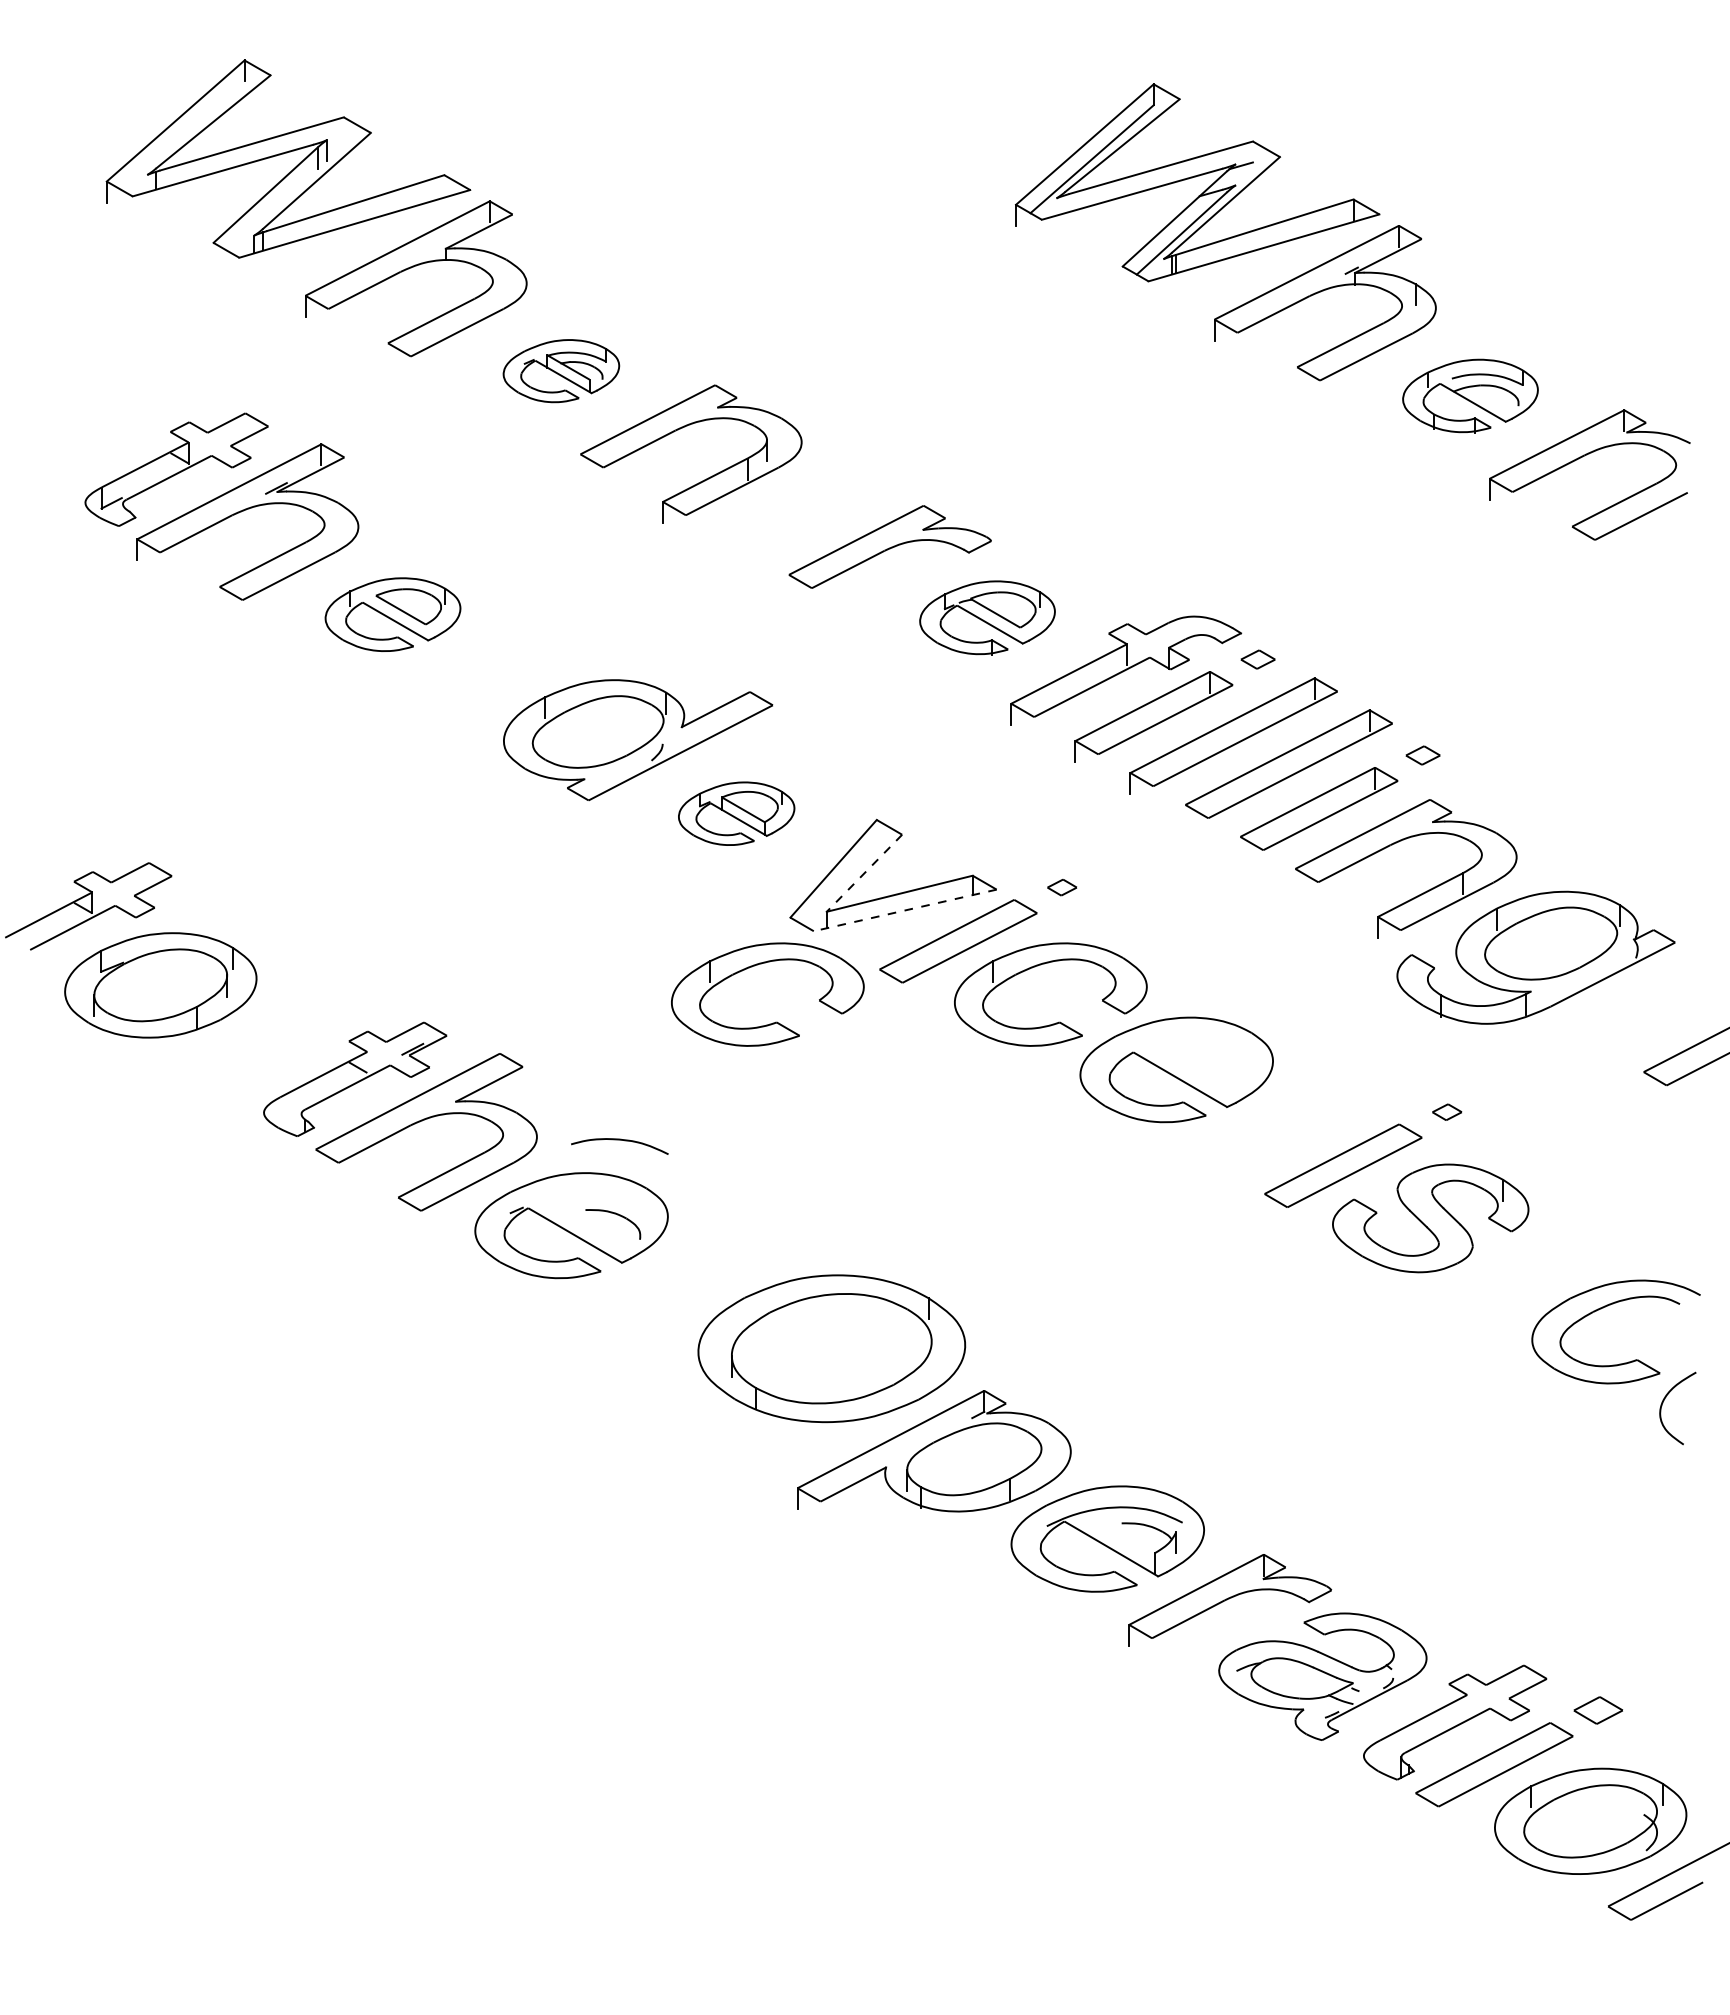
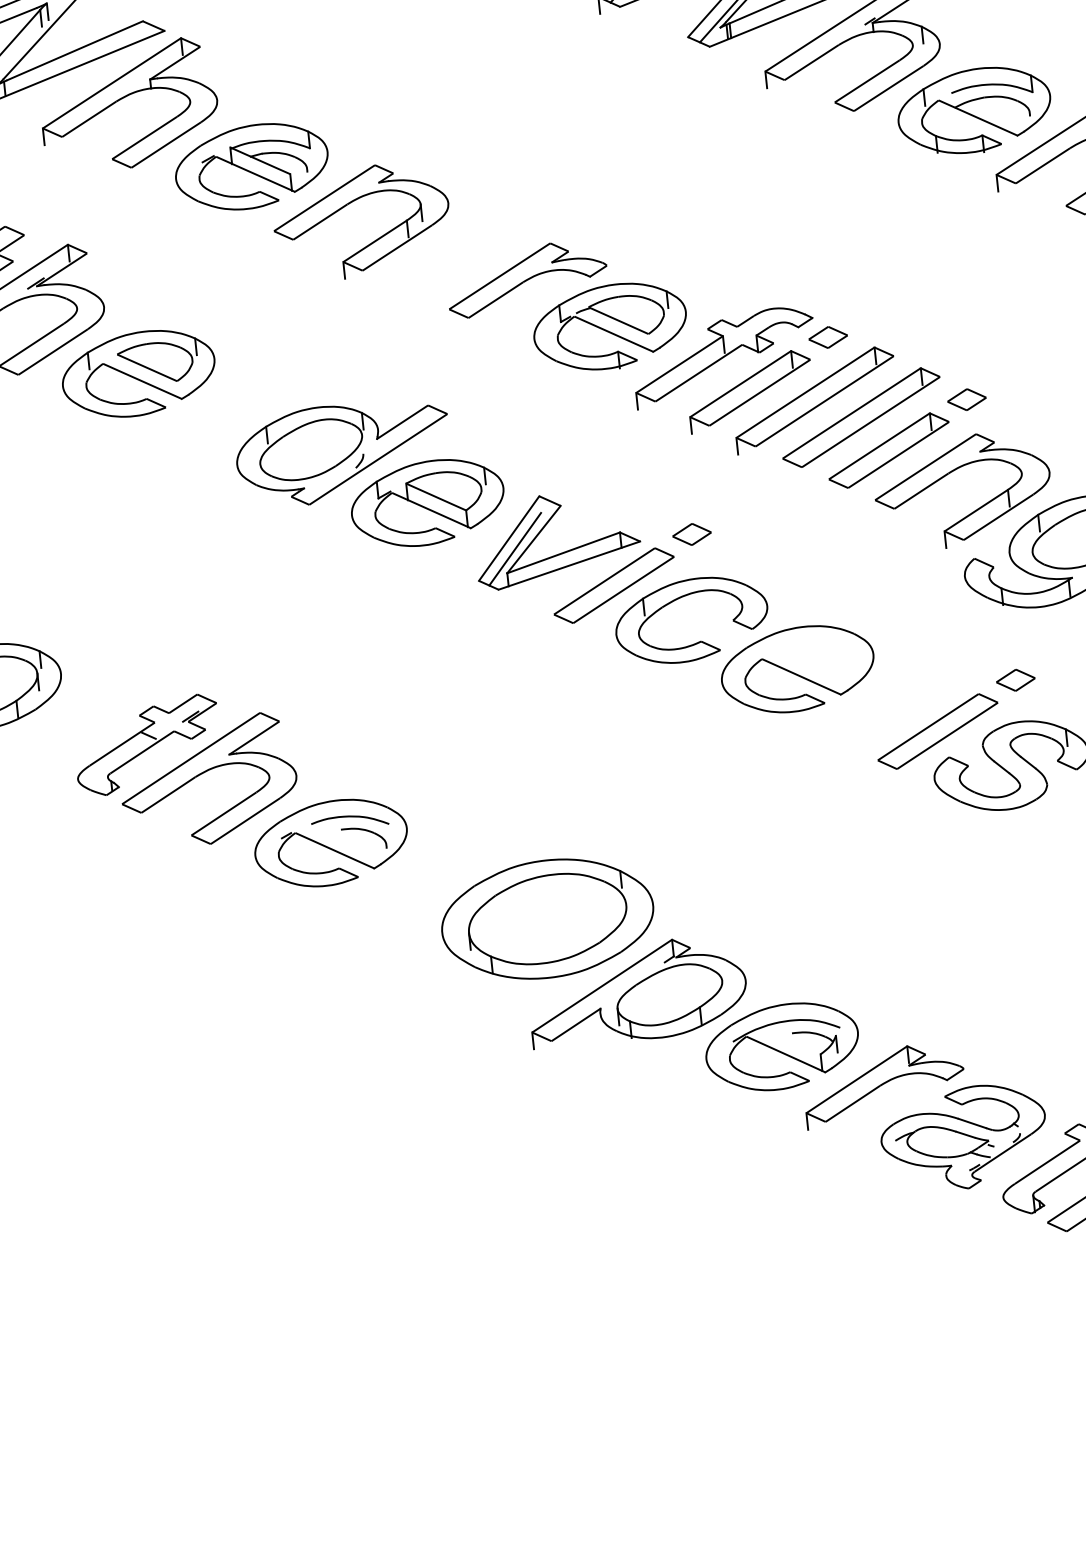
part: (561, 370) -> (252, 166), size x1.67
part: (1470, 396) -> (974, 111), size x1.43
part: (392, 614) -> (138, 373), size x1.43
part: (987, 617) -> (610, 326), size x1.43
part: (1257, 659) -> (827, 337), size x1.43
part: (1422, 755) -> (966, 399), size x1.43
part: (736, 813) -> (427, 502), size x1.67
line: (864, 873) -> (534, 539), dashed -> solid
line: (839, 882) -> (514, 548), added
part: (1061, 887) -> (691, 534), size x1.67
line: (905, 910) -> (569, 565), dashed -> solid
part: (775, 1021) -> (475, 664), removed
part: (1446, 1112) -> (1015, 680), size x1.67
curve: (619, 1140) -> (349, 817), moved

